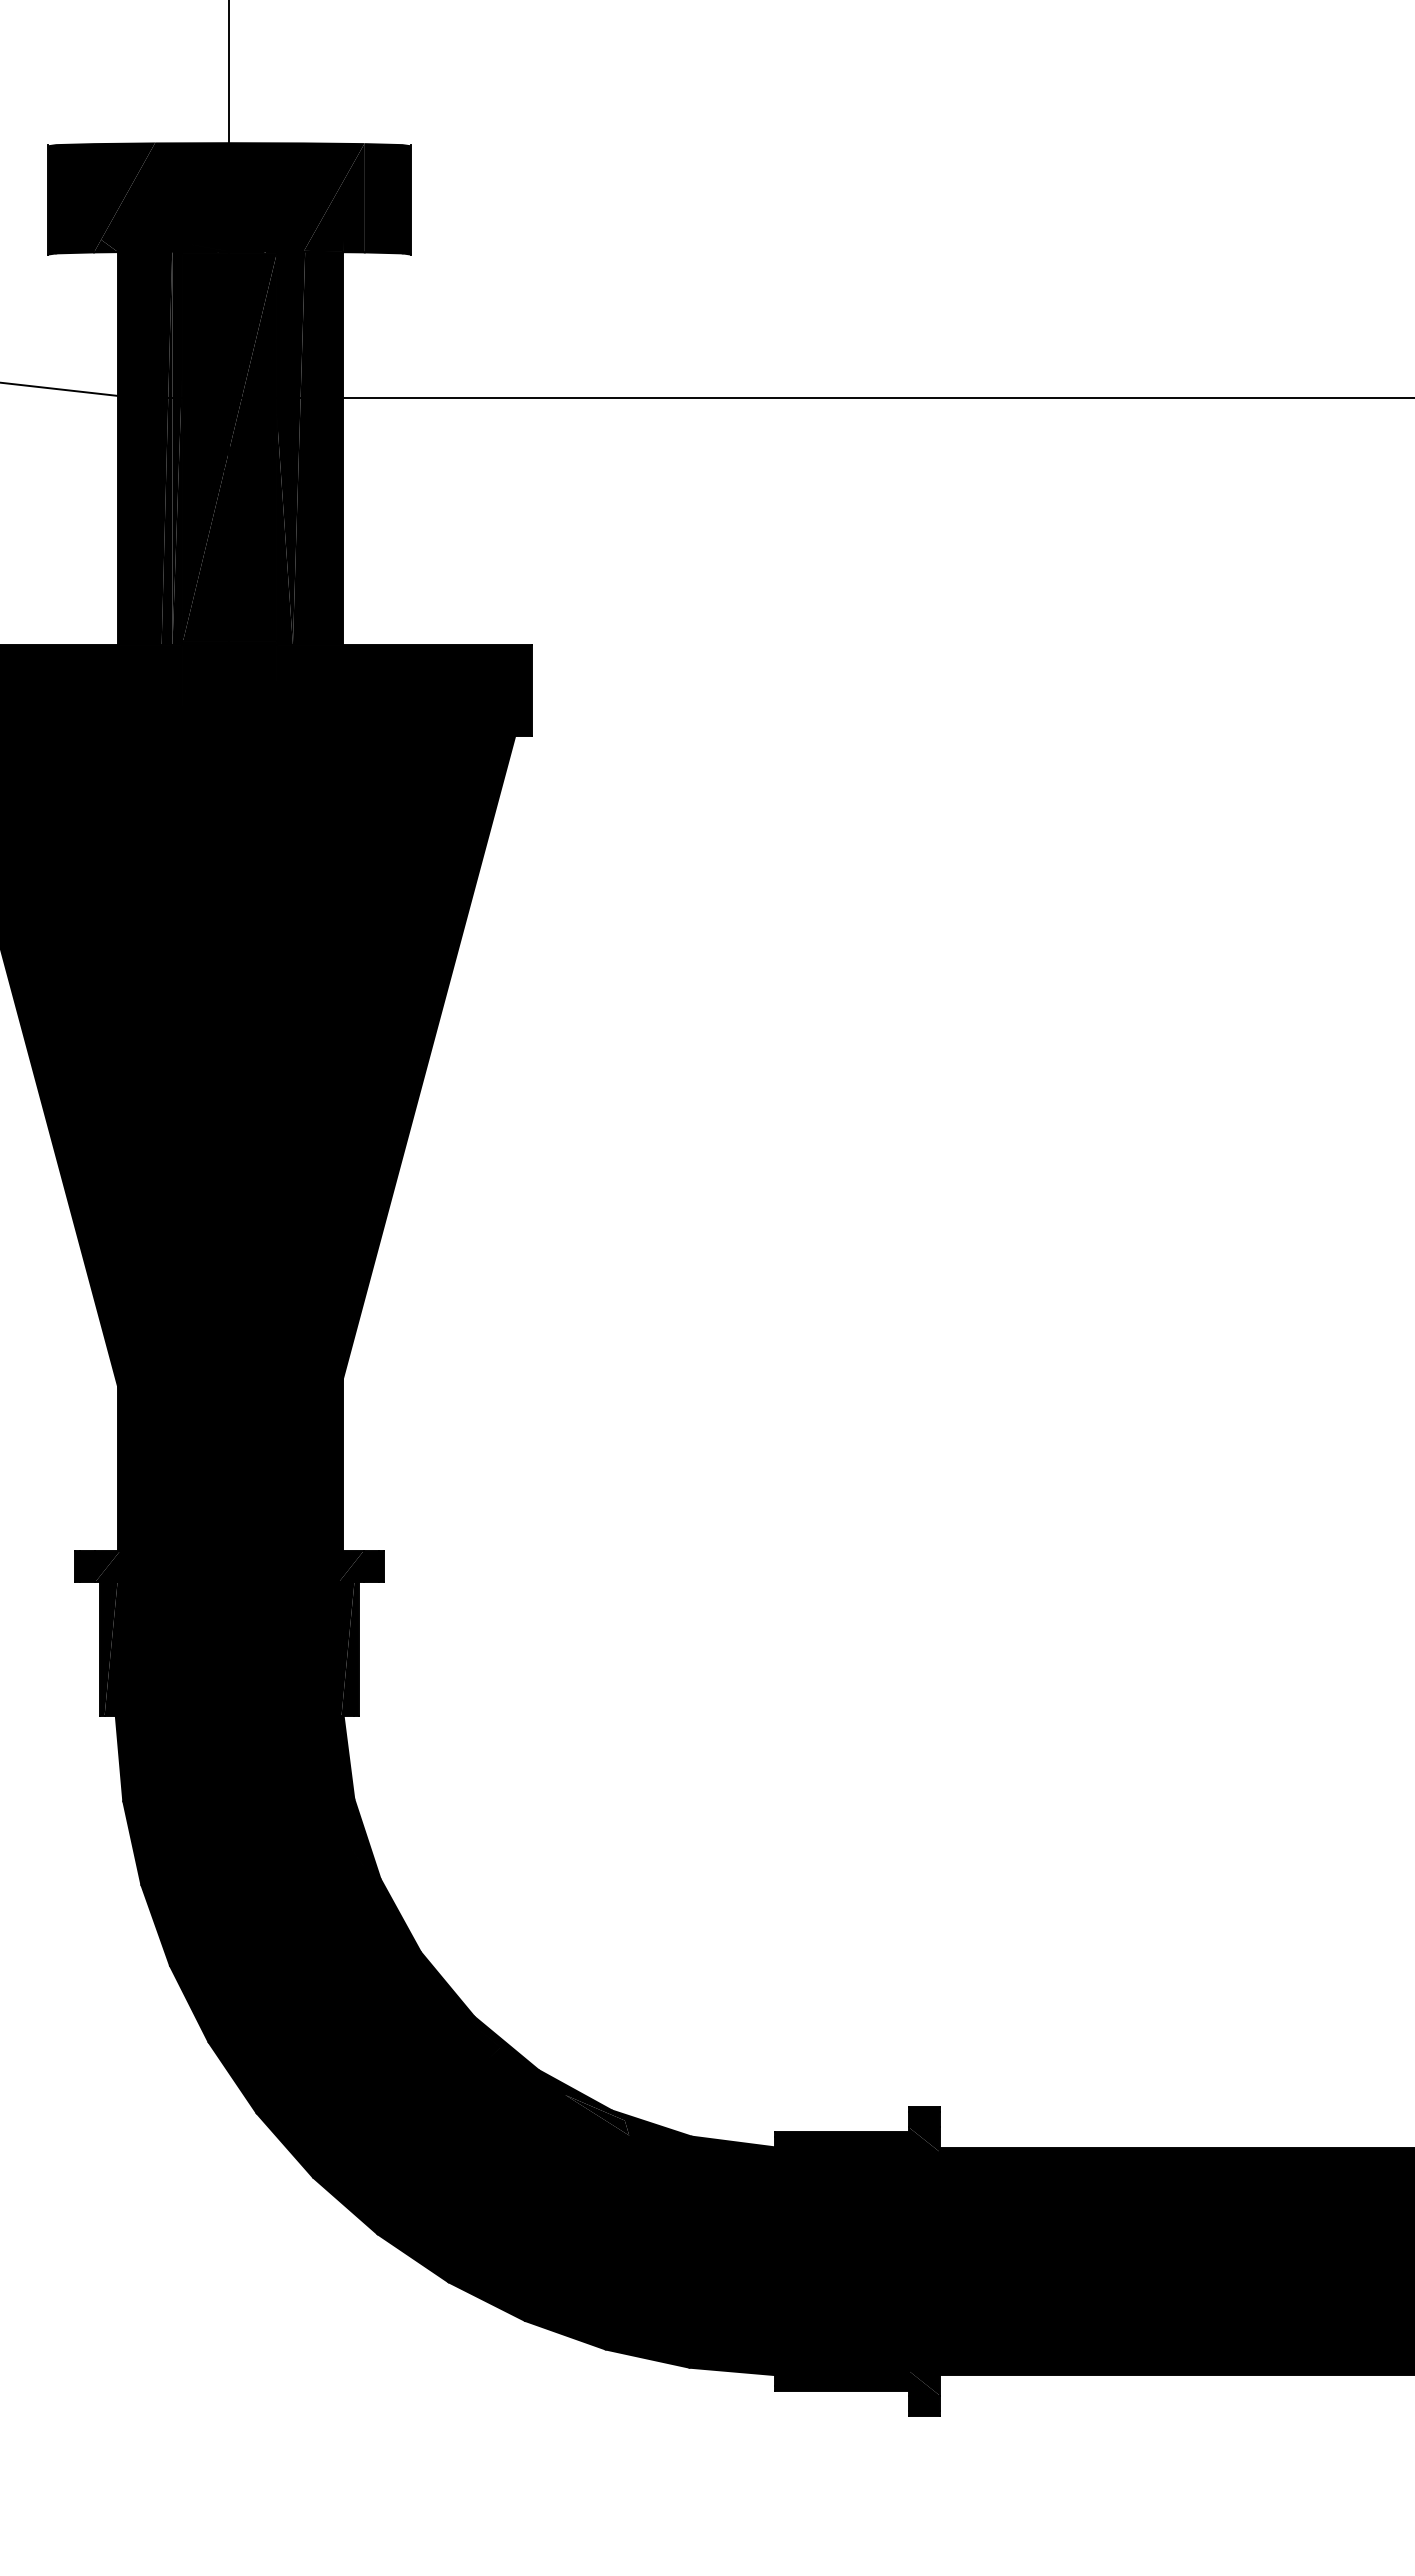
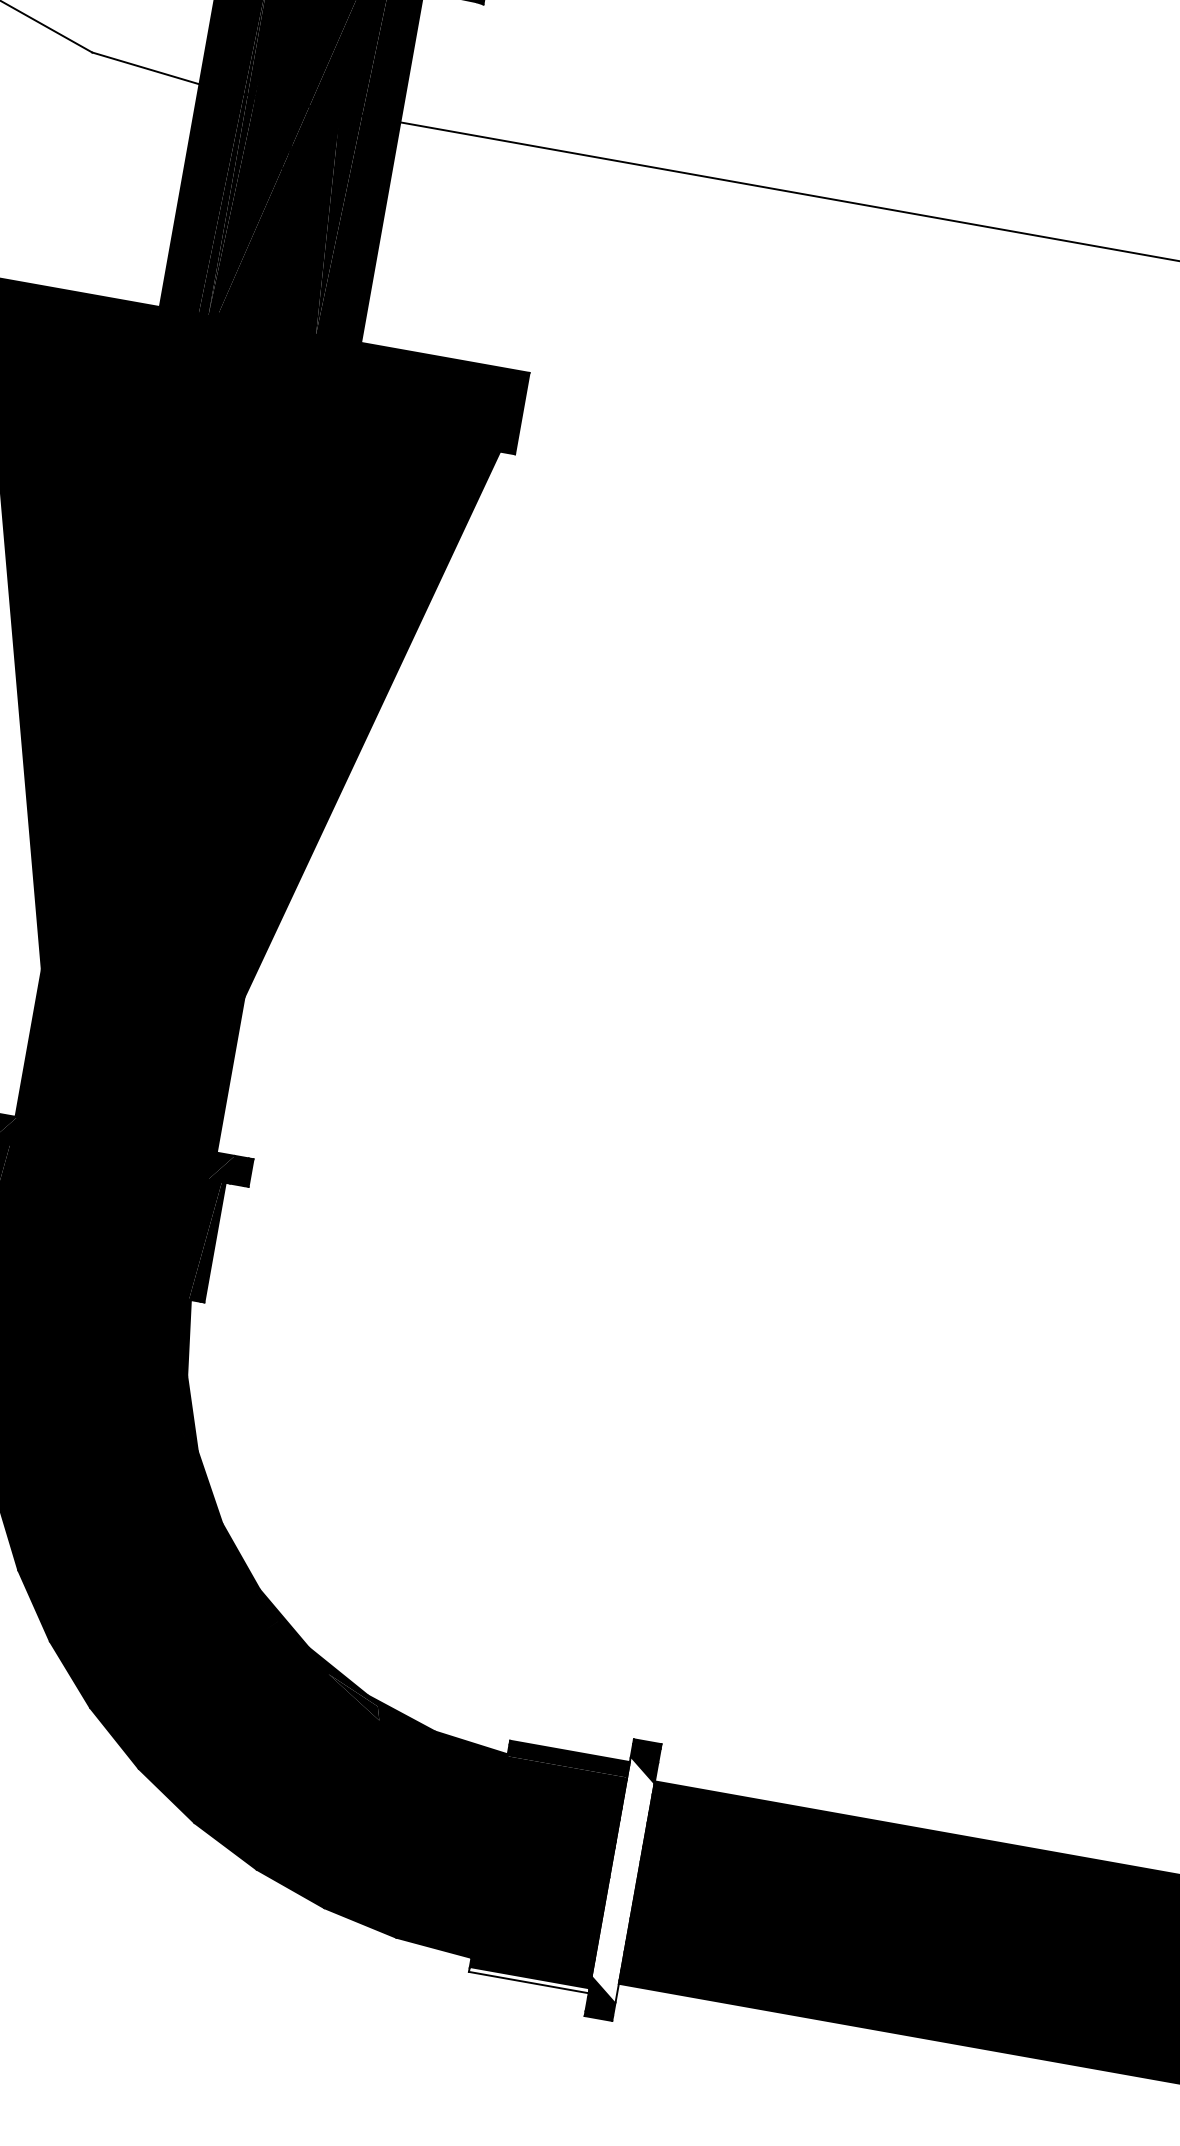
fill: (923, 2261) -> (622, 1880), removed
fill: (841, 2388) -> (528, 1980), removed

